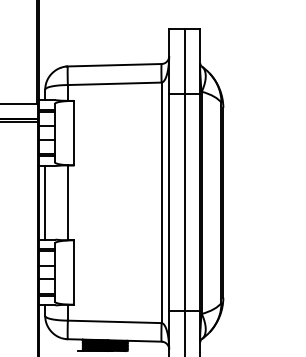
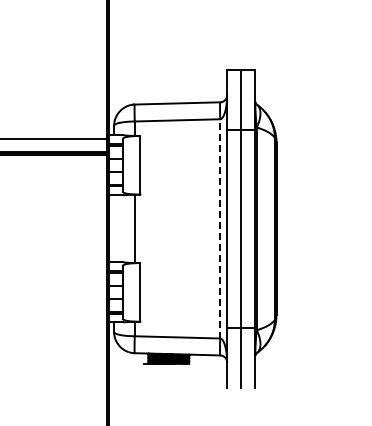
line: (45, 202) -> (114, 228), removed
line: (161, 202) -> (220, 228), solid -> dashed

